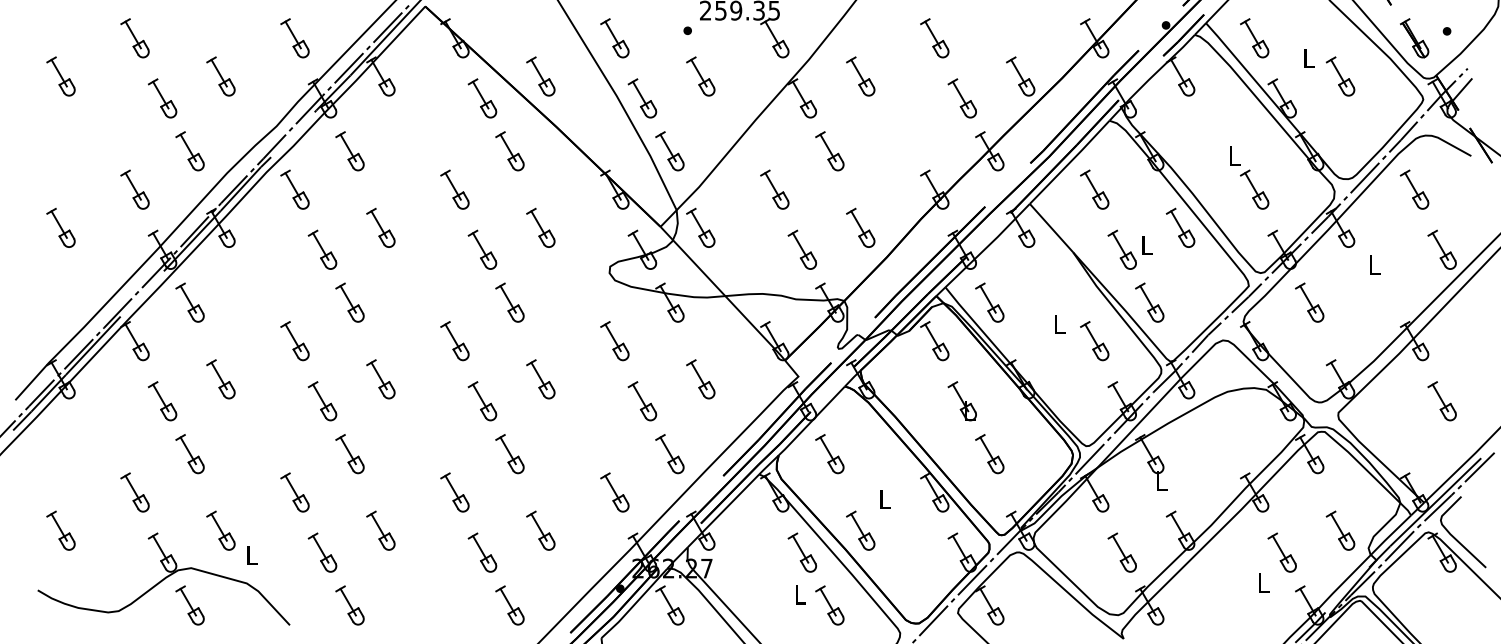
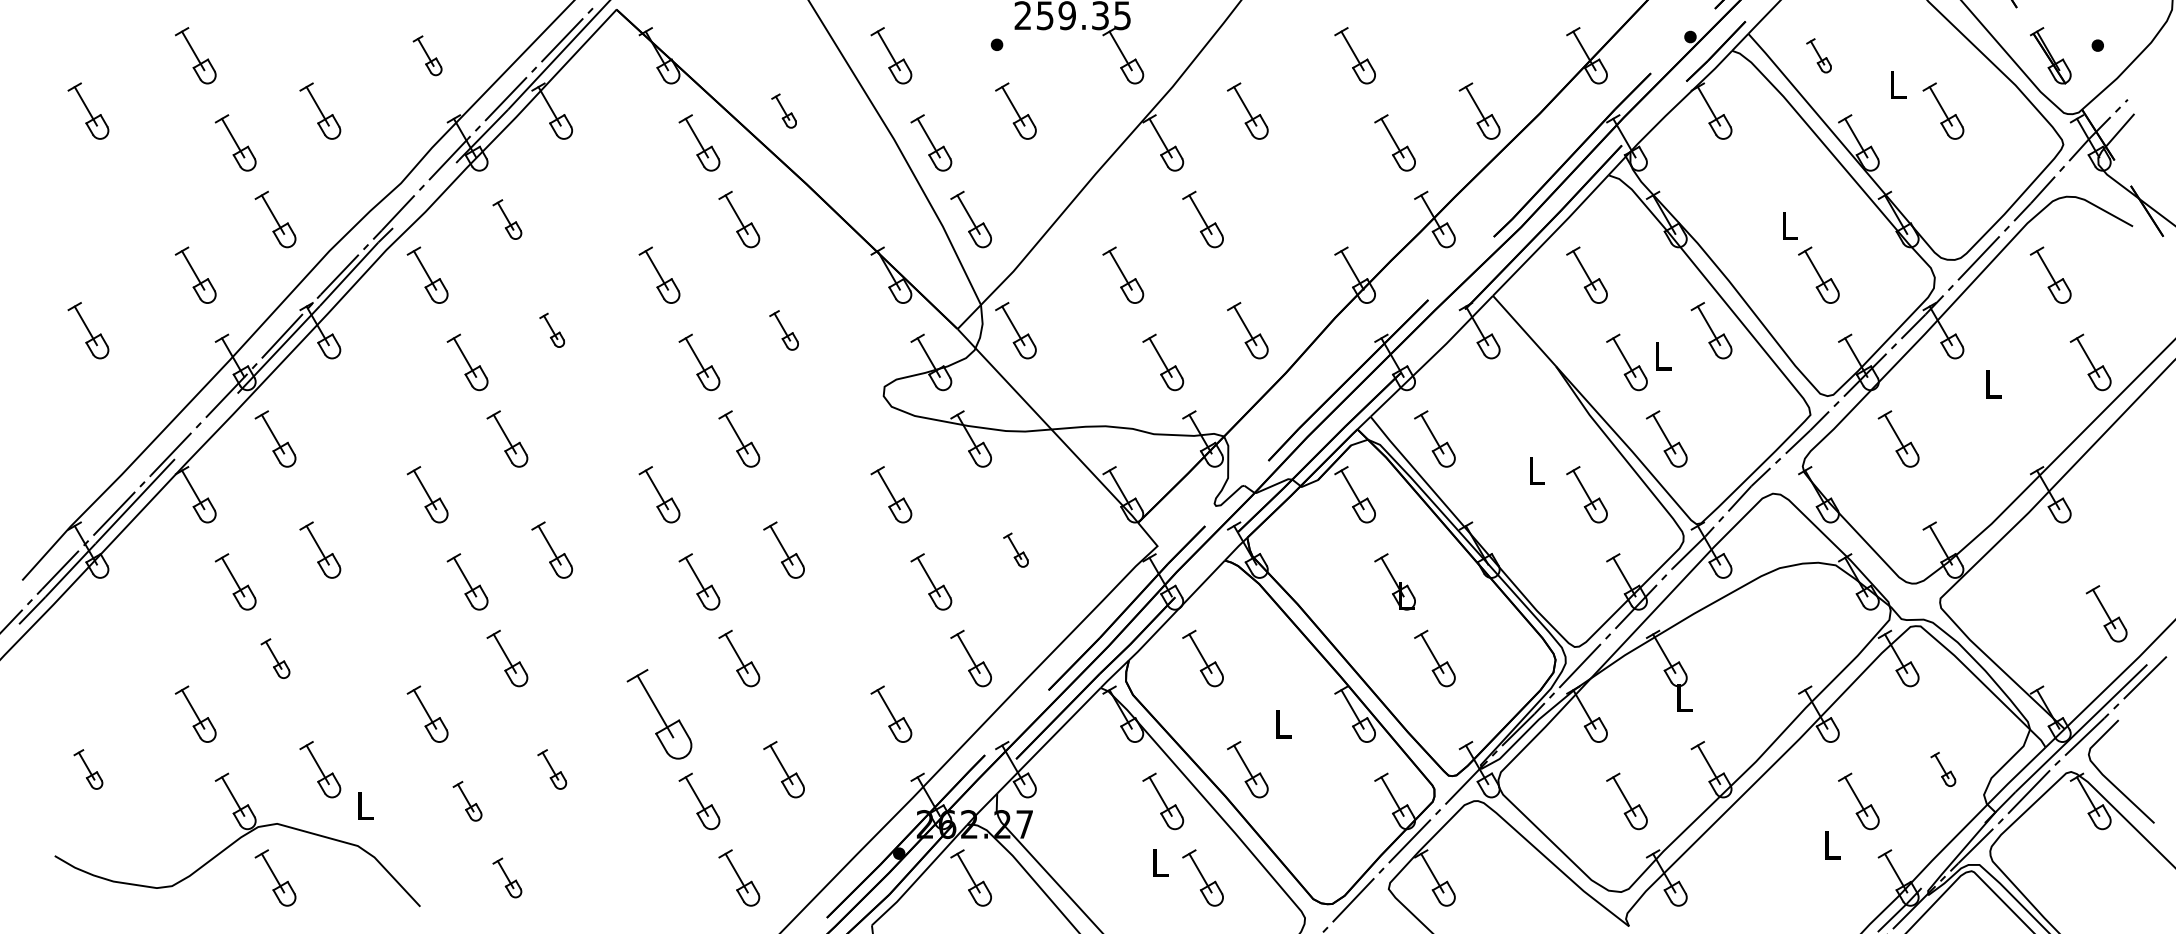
part: (294, 38) -> (426, 56), size x0.7
part: (1254, 38) -> (1818, 56), size x0.6
part: (540, 76) -> (783, 111), size x0.6
part: (349, 151) -> (506, 219), size x0.7
part: (380, 227) -> (551, 330), size x0.6
part: (540, 227) -> (783, 330), size x0.7
part: (700, 379) -> (1015, 550), size x0.6
part: (1441, 401) -> (2105, 614), moved
part: (189, 454) -> (274, 659), size x0.7
part: (454, 492) -> (658, 714), size x1.6
part: (60, 530) -> (87, 769), size x0.7
part: (380, 530) -> (551, 769), size x0.7
part: (1340, 530) -> (1943, 769), size x0.6
part: (322, 552) -> (467, 801), size x0.7
part: (349, 605) -> (506, 877), size x0.7

